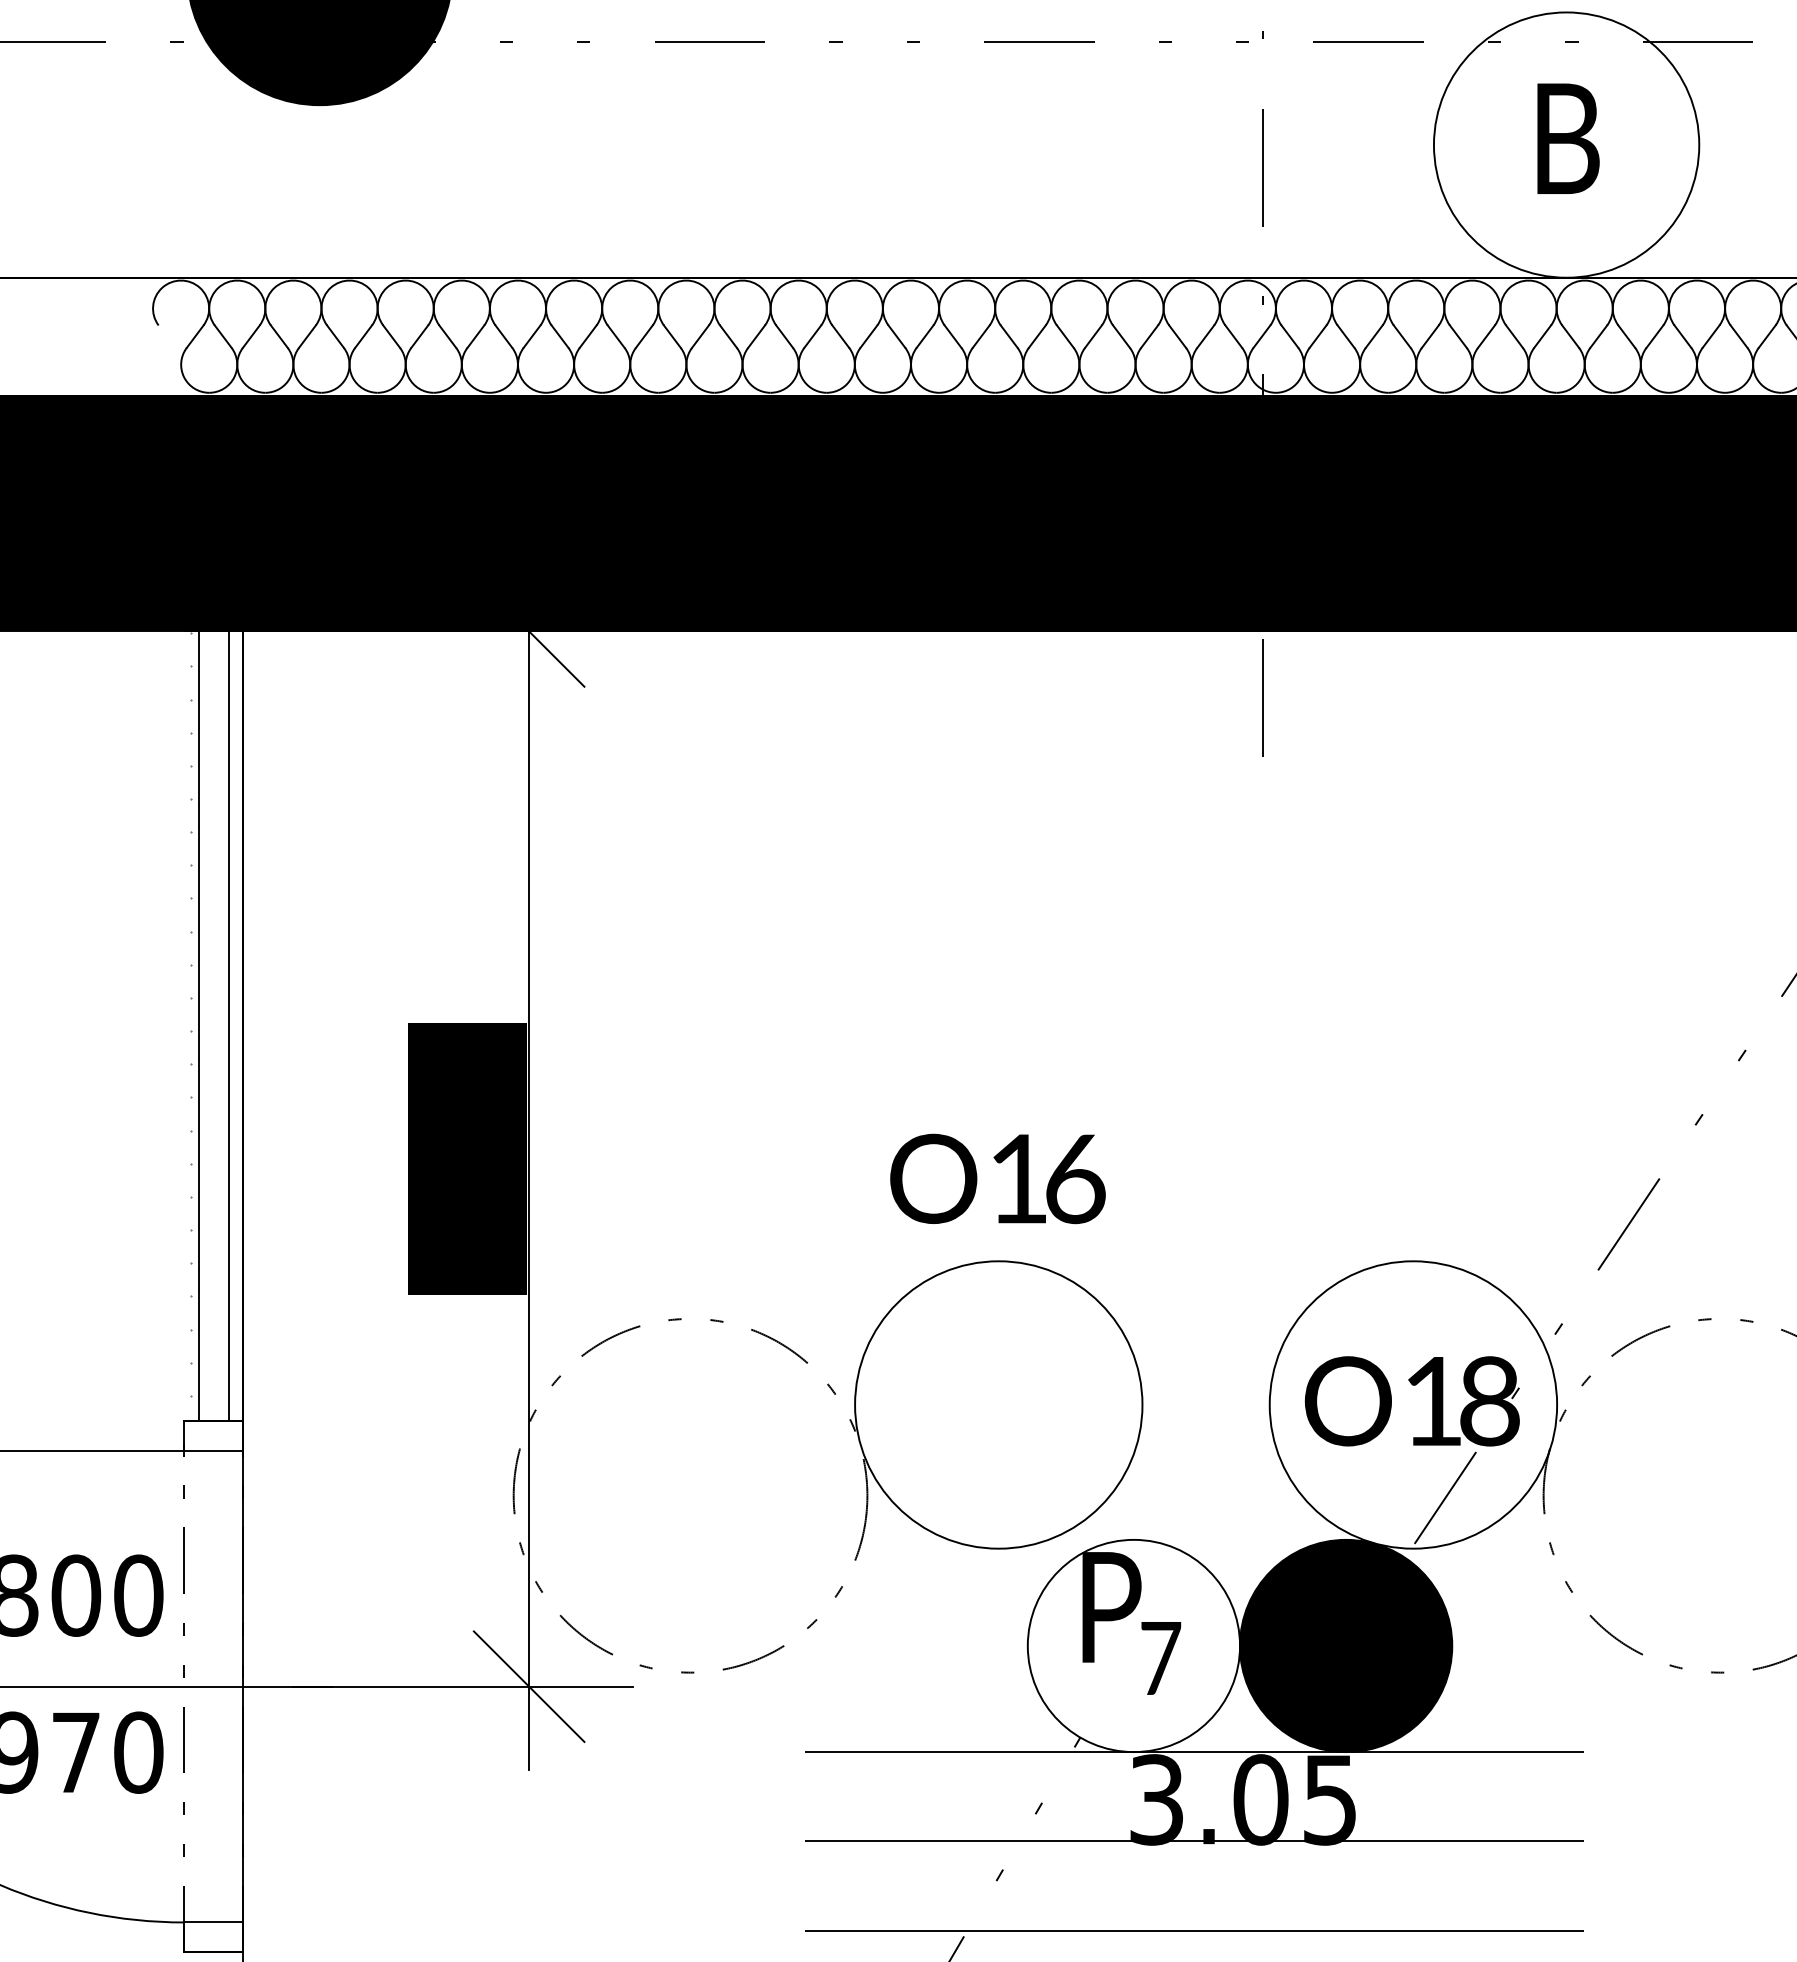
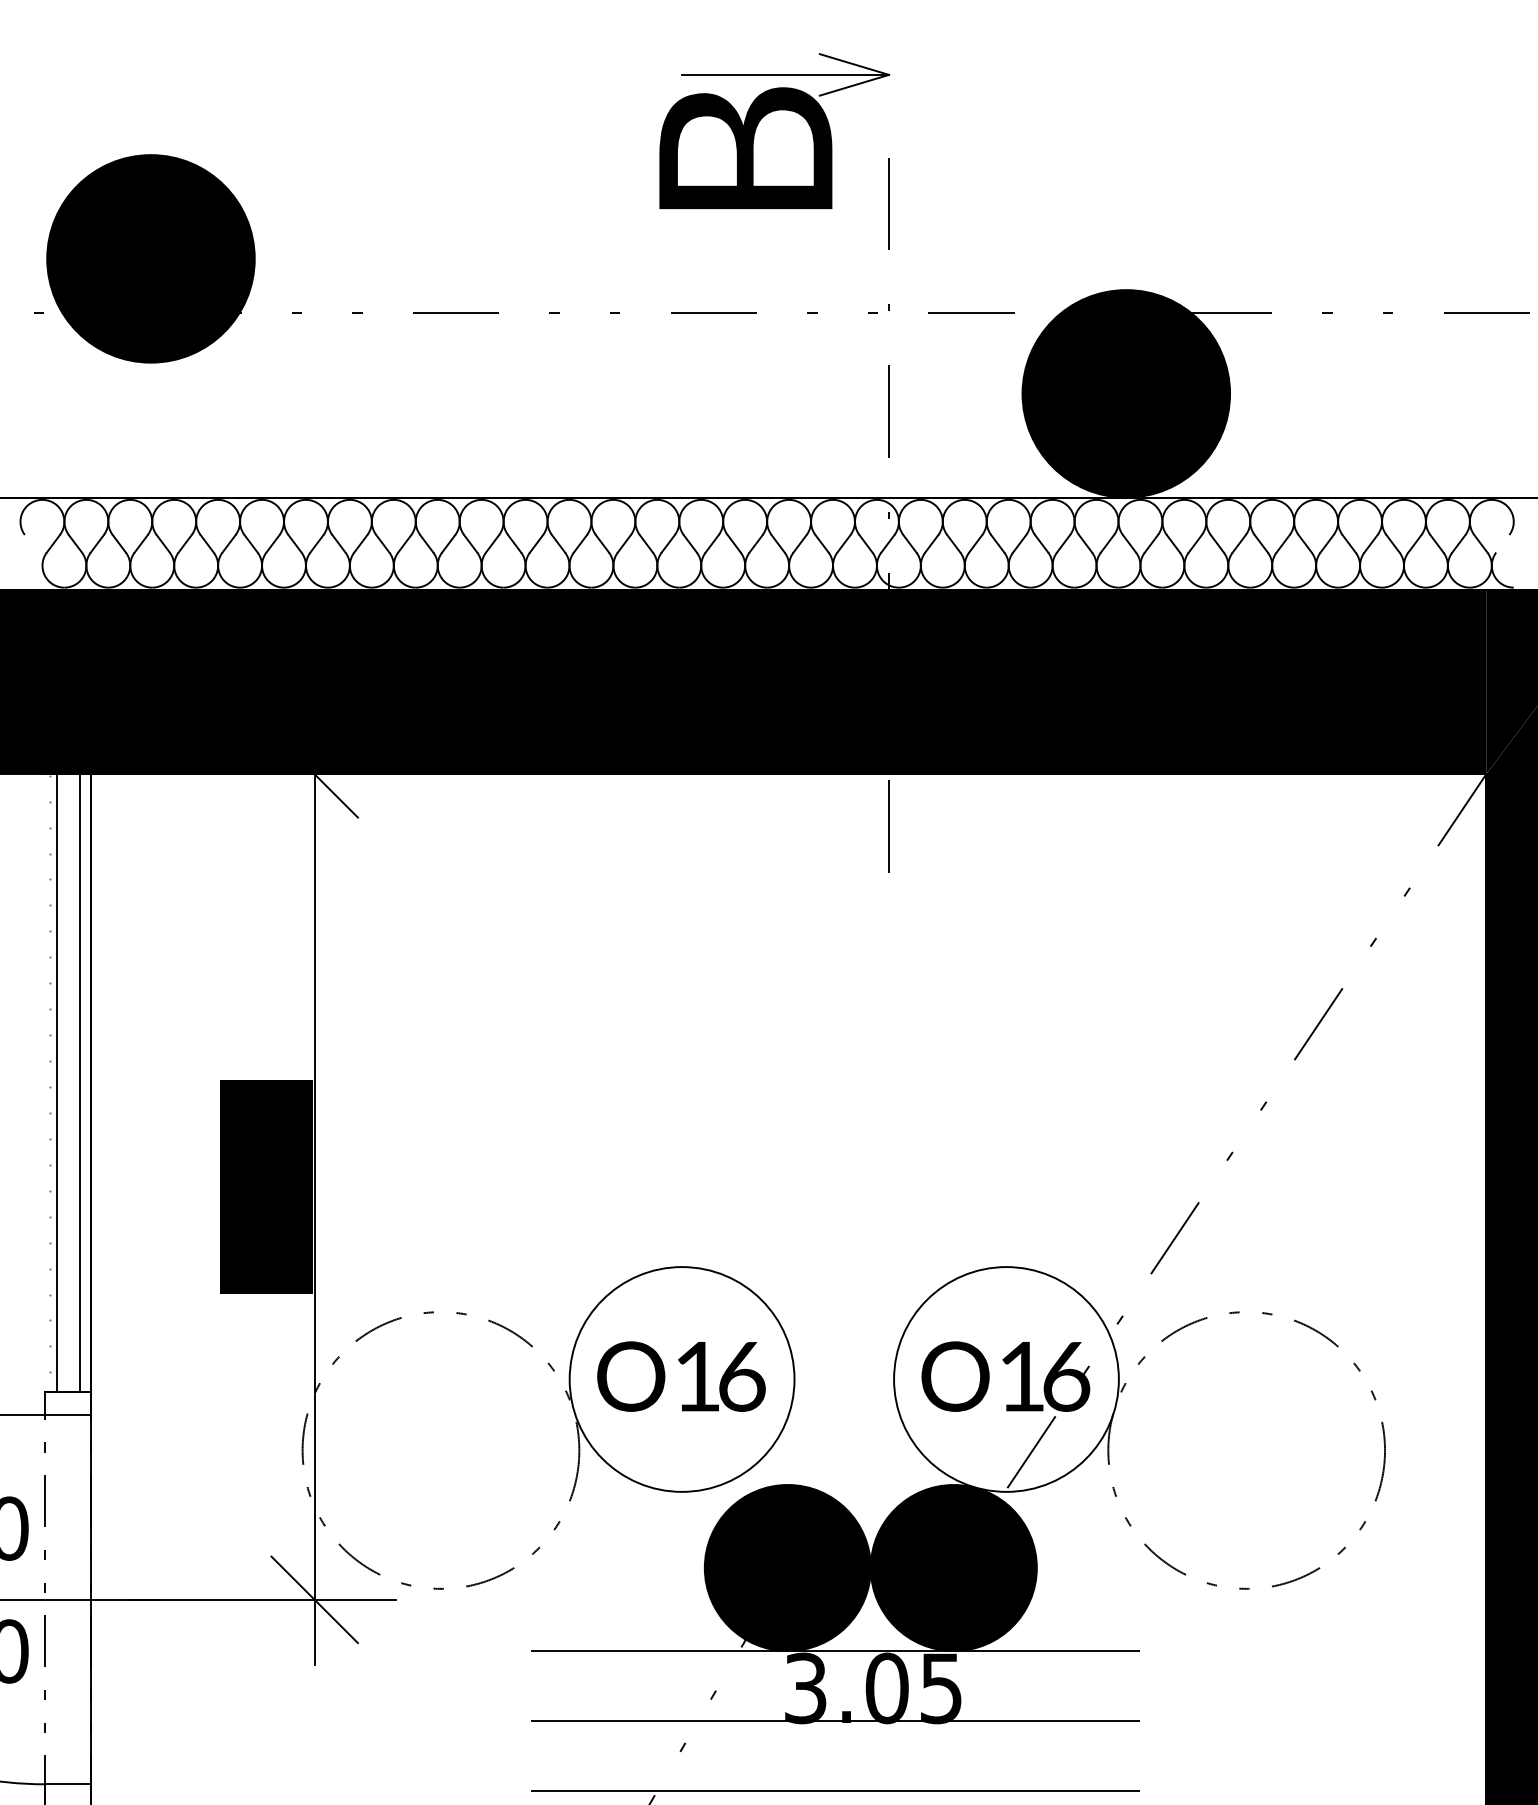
fill: (1566, 144) -> (1126, 393), added
text: (998, 1178) -> (681, 1376), moved
text: (1490, 1401) -> (1066, 1376), 8 -> 6
fill: (1133, 1646) -> (787, 1568), added

